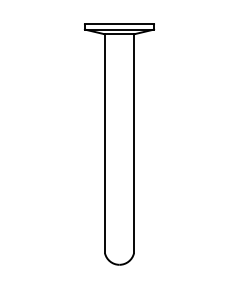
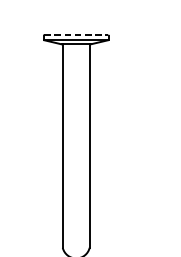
line: (119, 24) -> (76, 35), solid -> dashed

